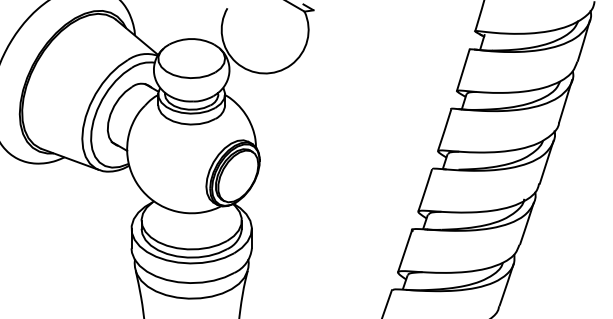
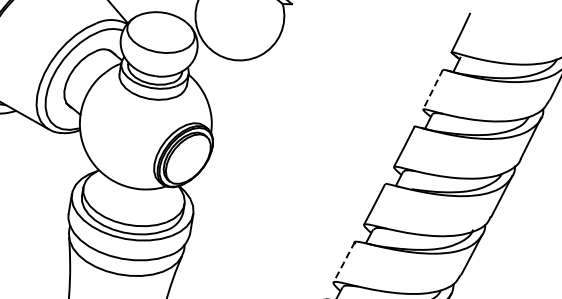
line: (463, 70) -> (433, 89), solid -> dashed
line: (405, 251) -> (344, 262), solid -> dashed

